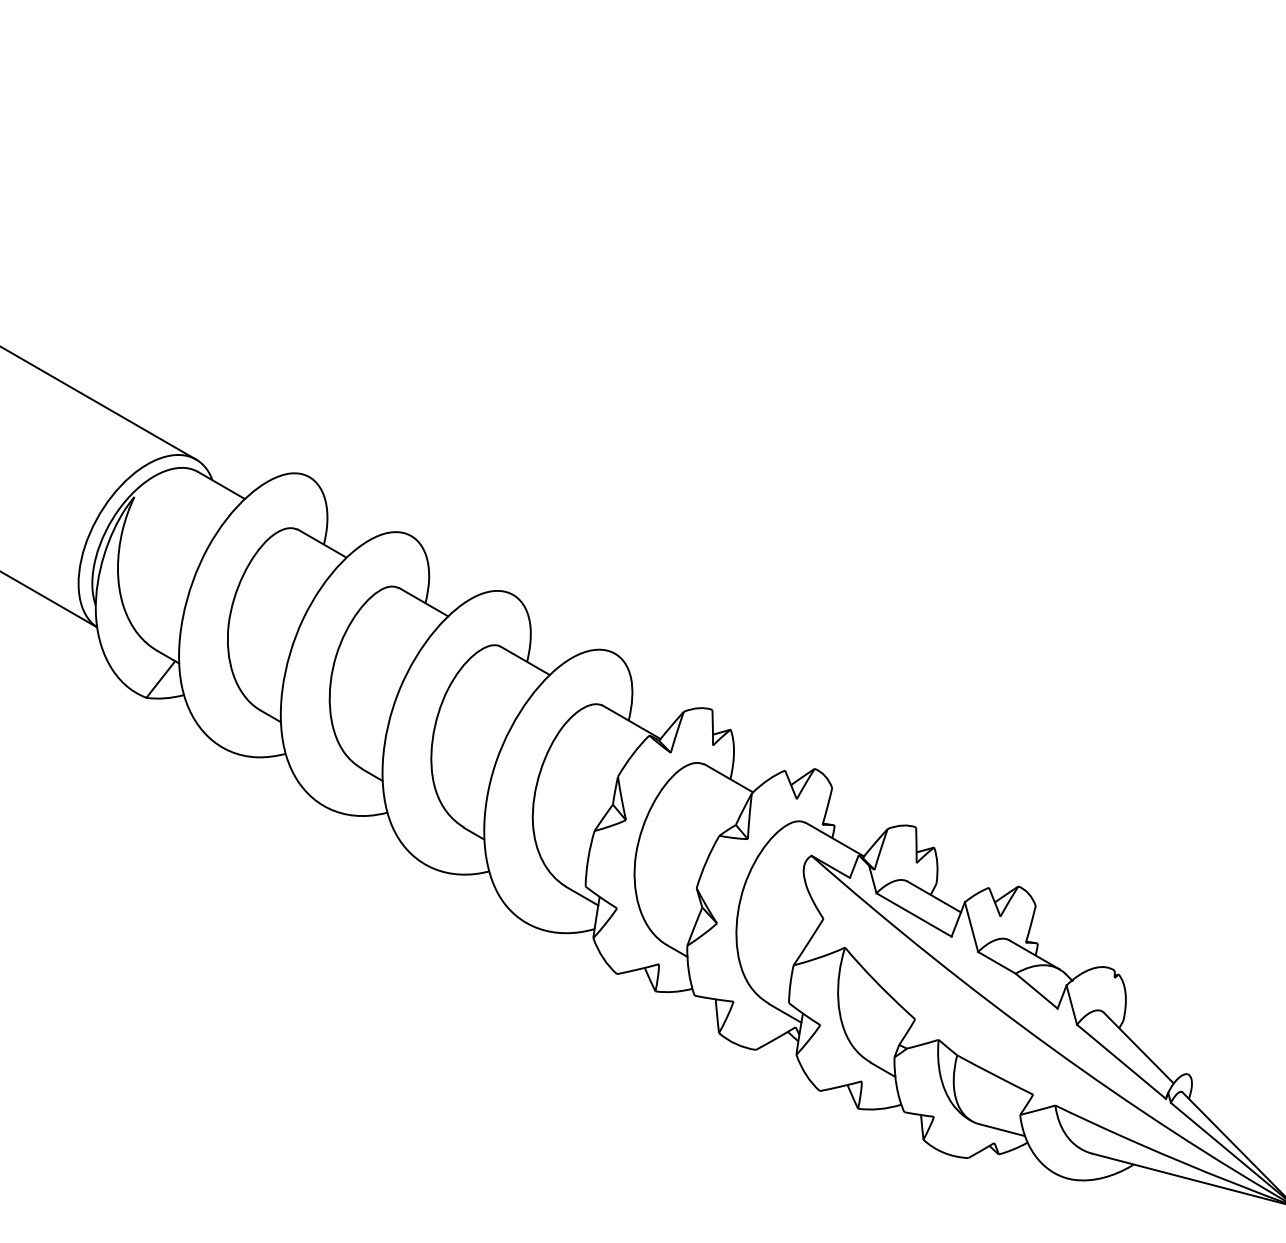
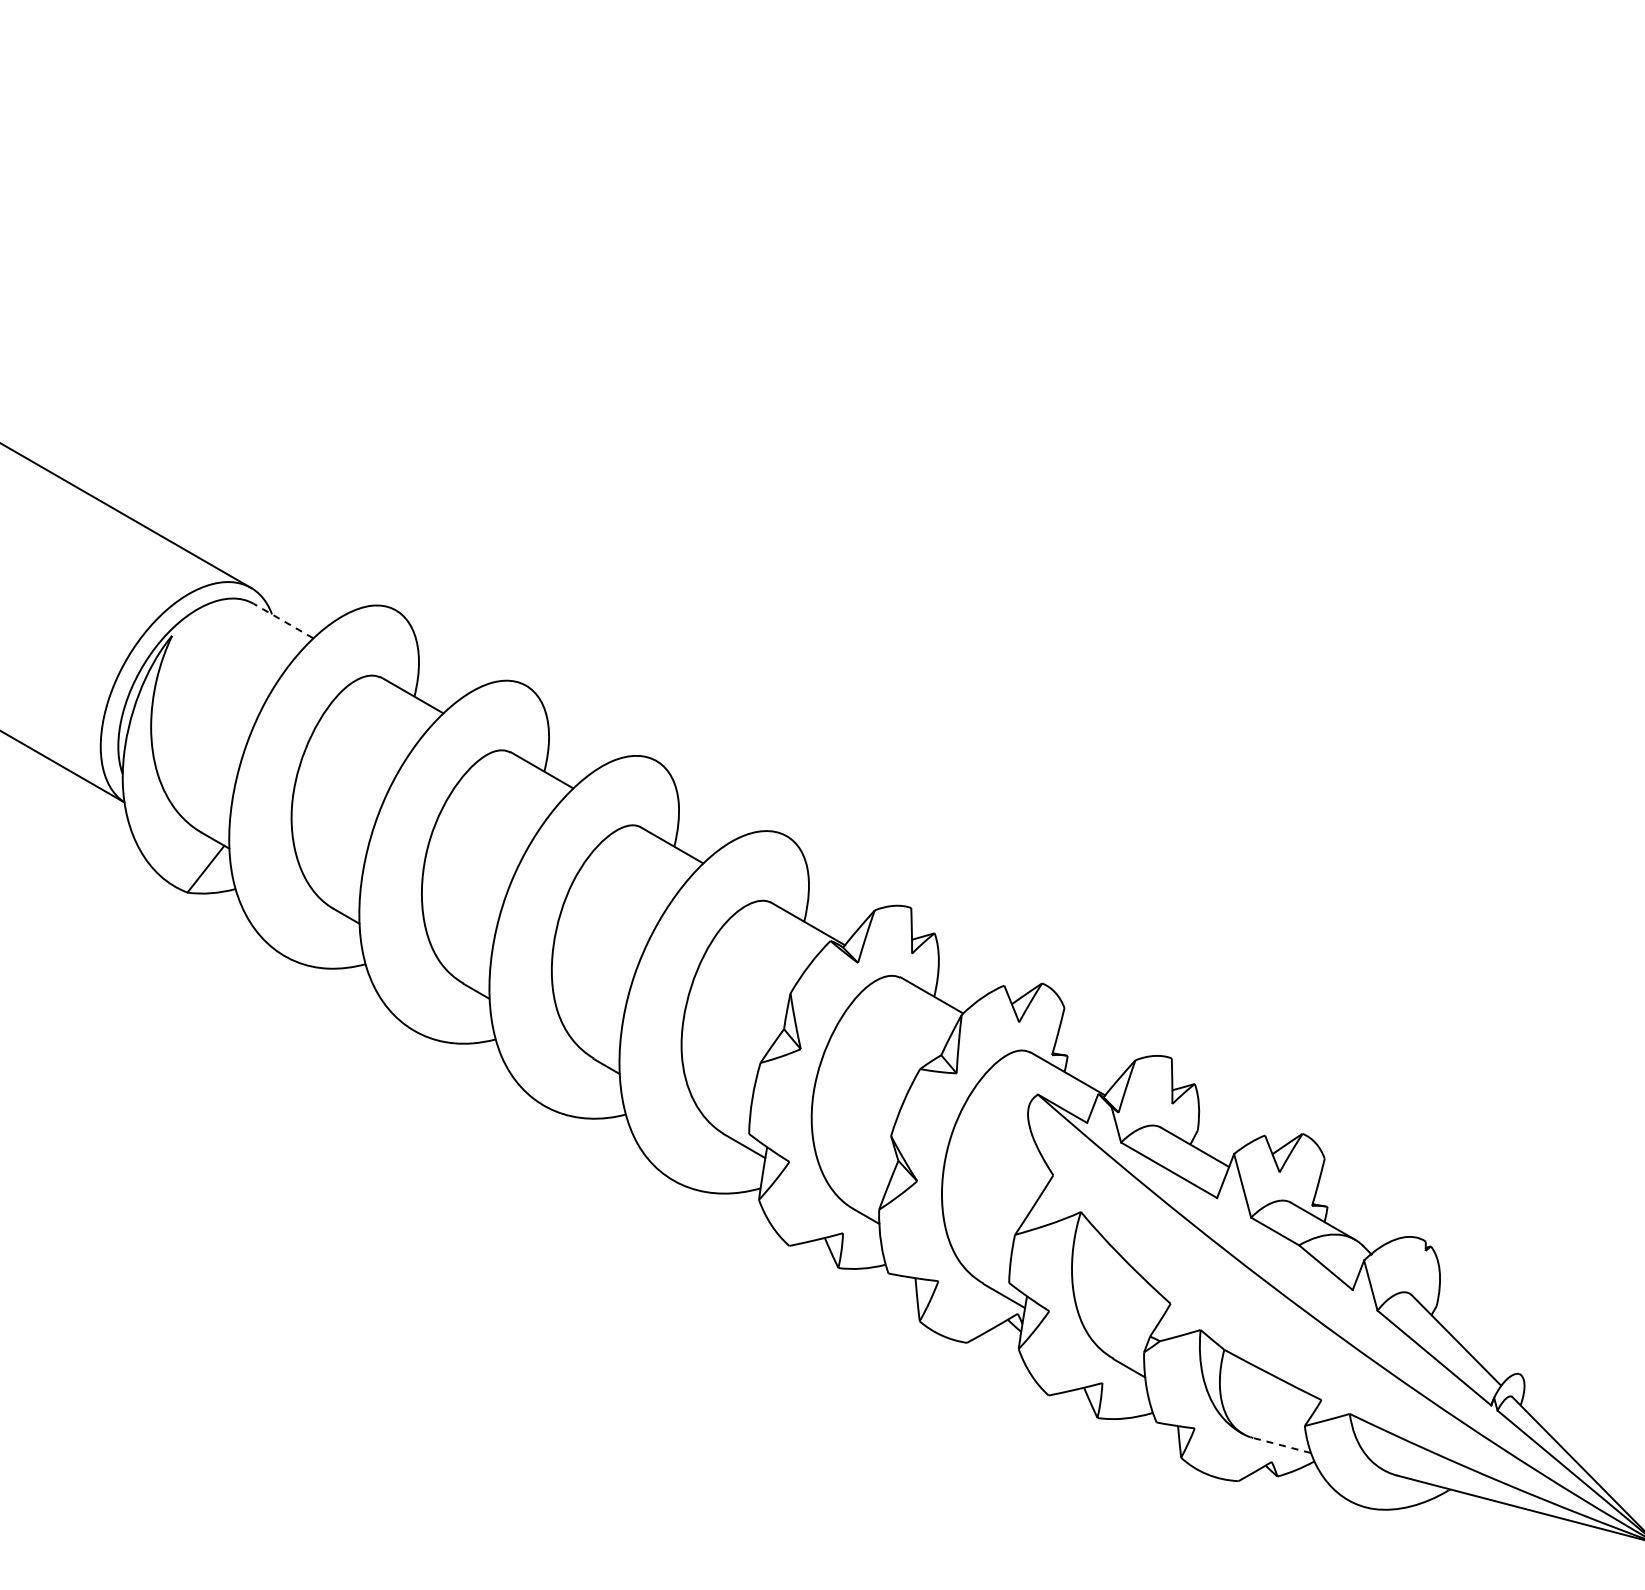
line: (220, 485) -> (282, 620), solid -> dashed
line: (1002, 1130) -> (1282, 1445), solid -> dashed

